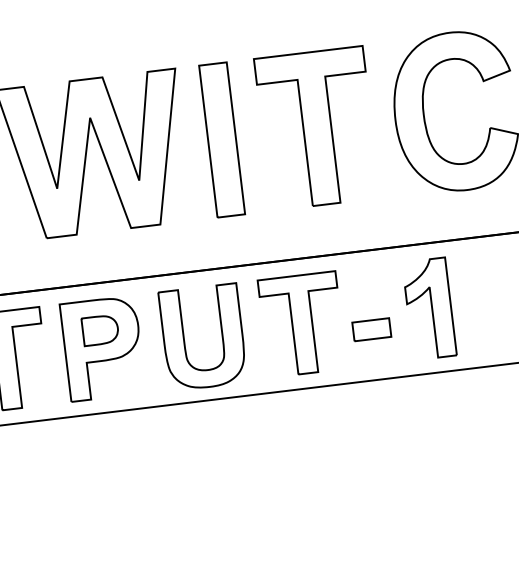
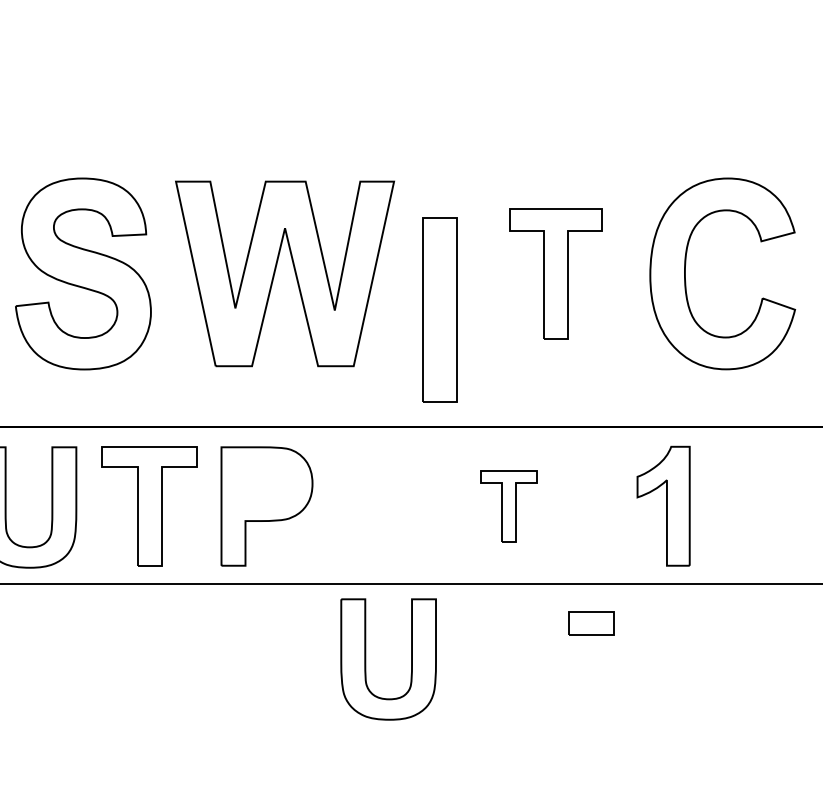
part: (317, 128) -> (555, 273), size x0.7
part: (221, 139) -> (439, 309), moved
part: (301, 324) -> (508, 506), size x0.6
part: (100, 329) -> (266, 483), removed
part: (371, 329) -> (591, 623), moved
part: (185, 339) -> (366, 659), moved

